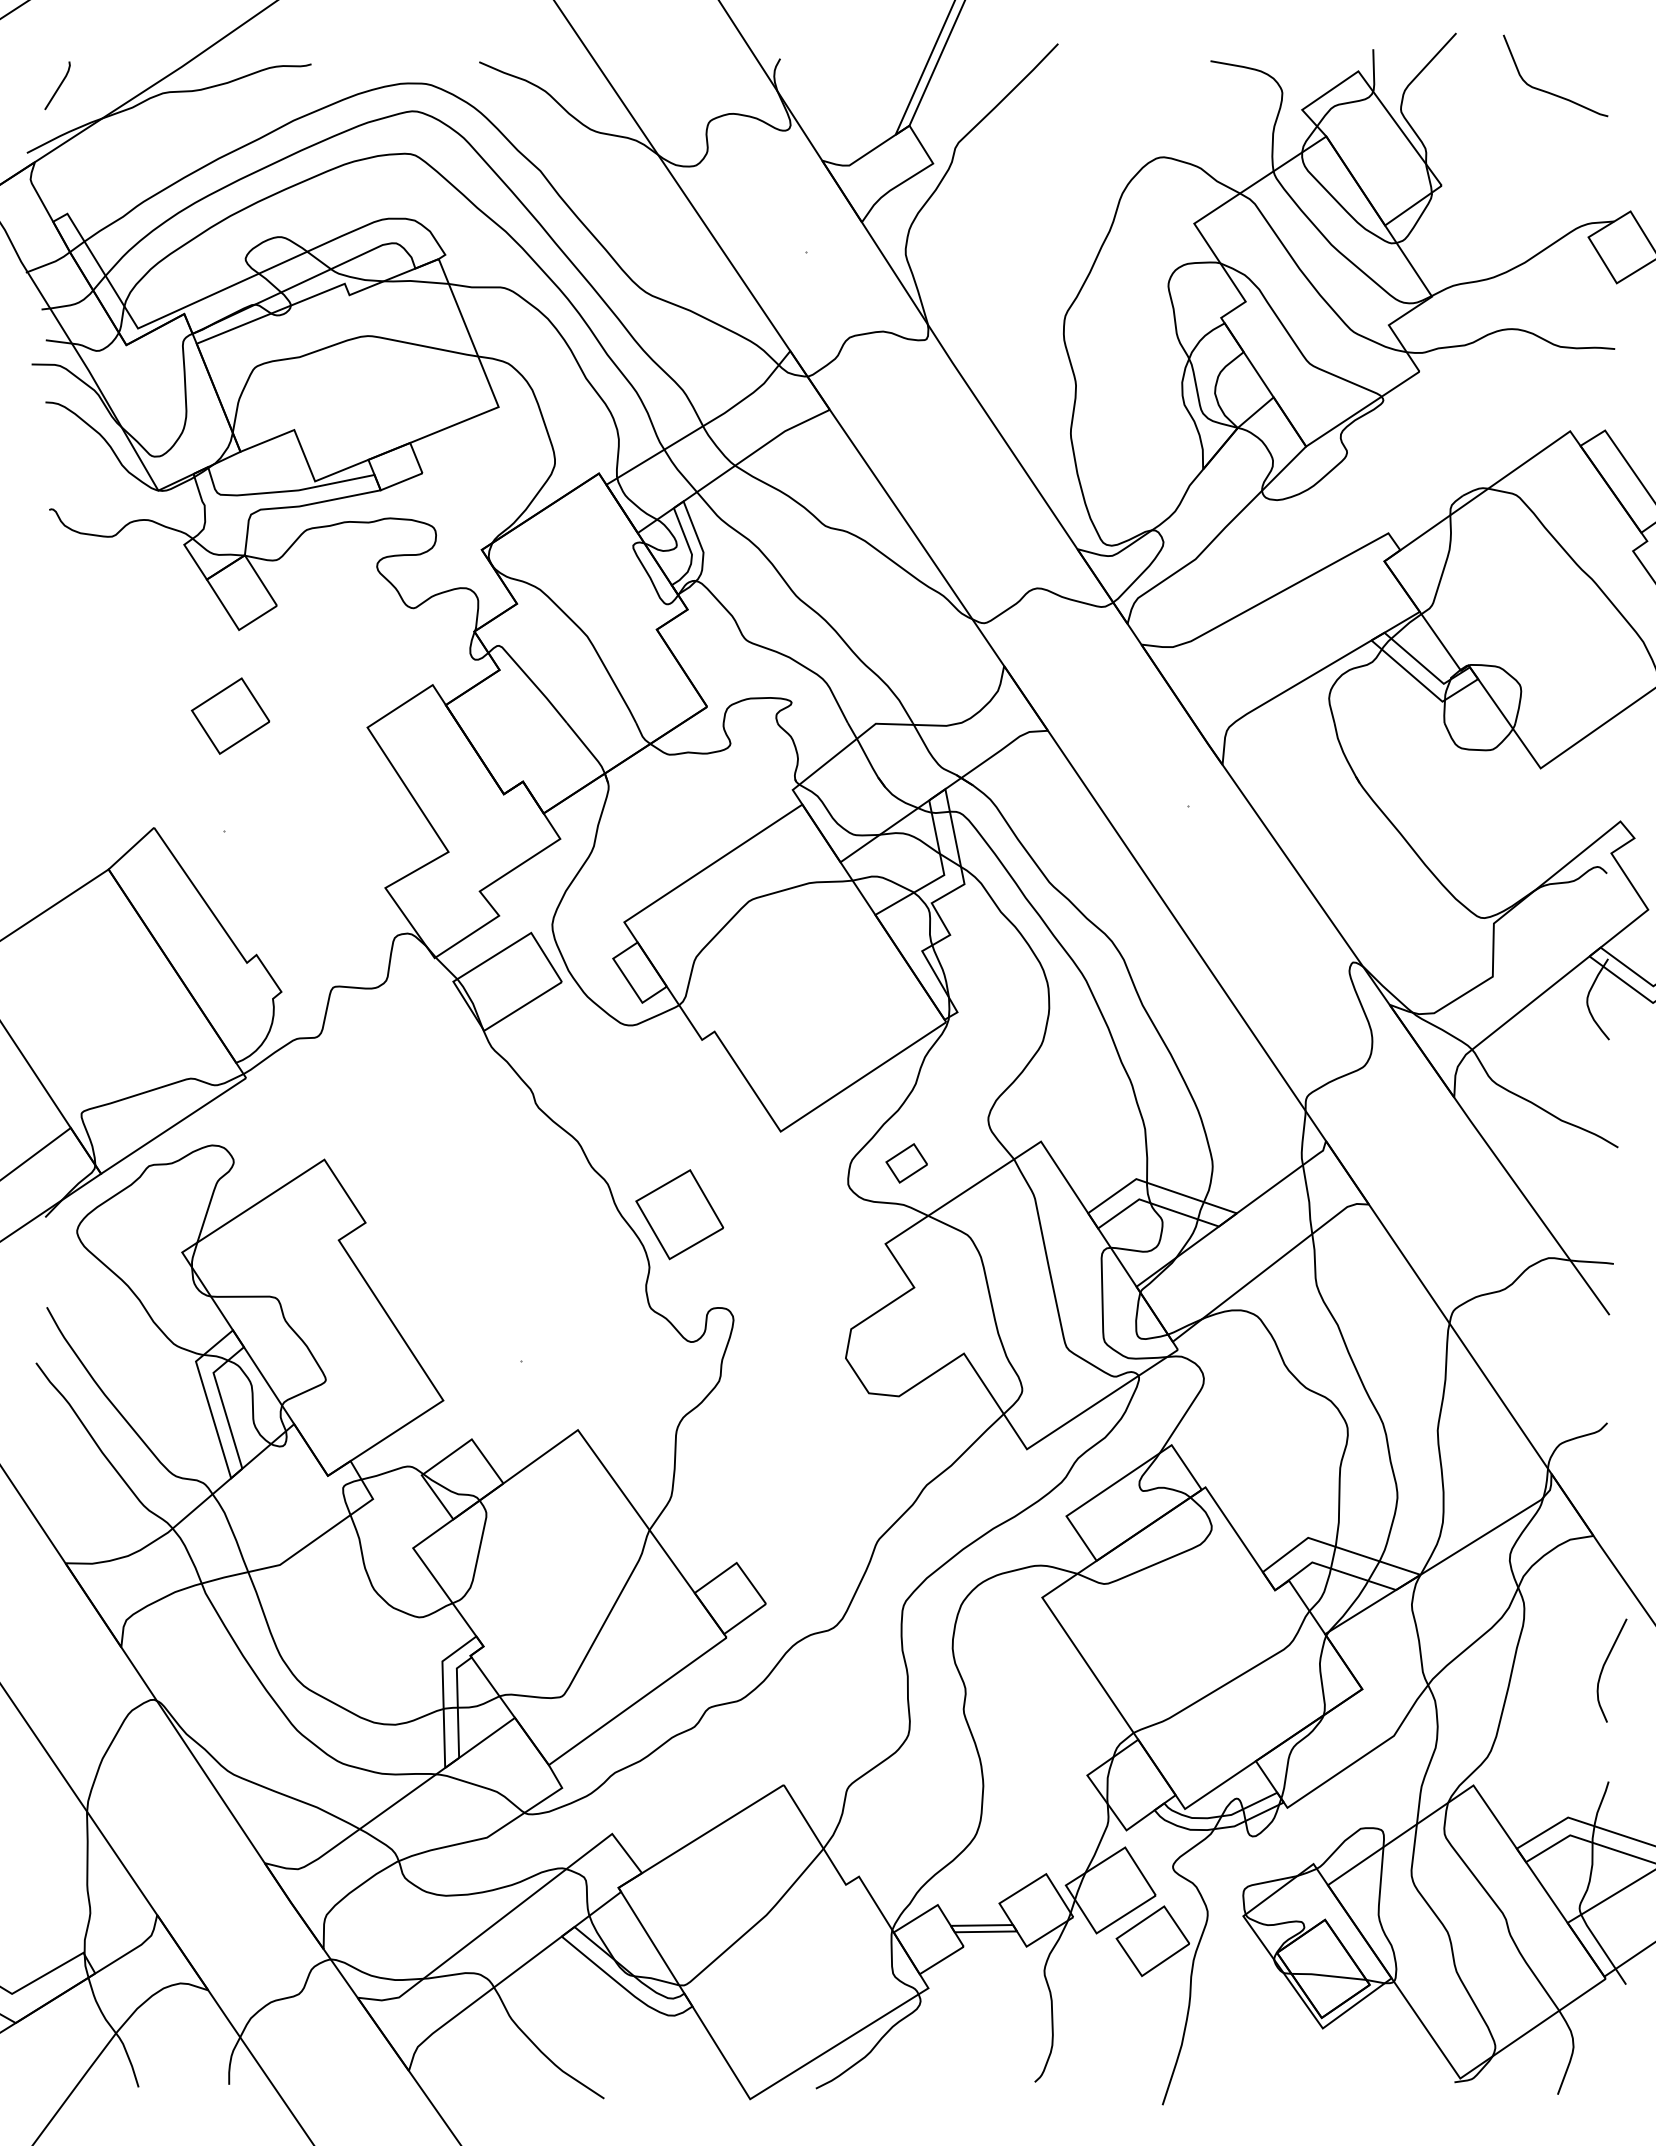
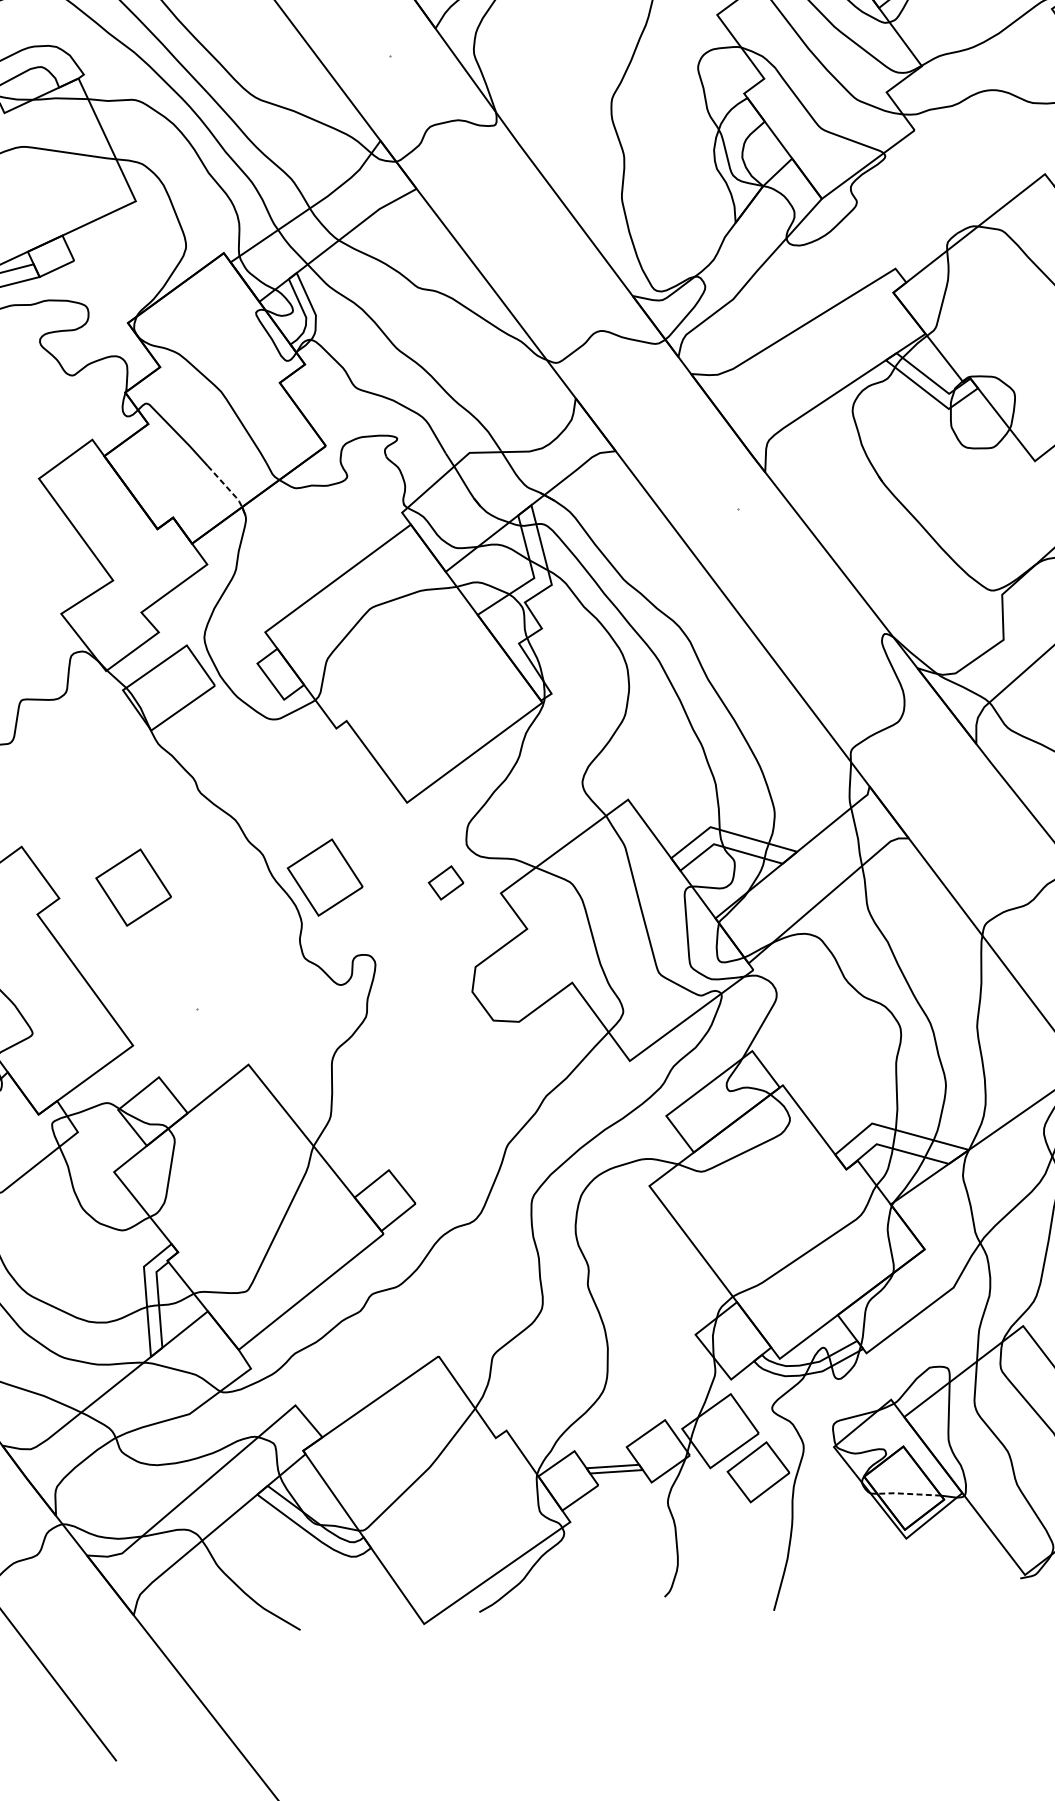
line: (588, 749) -> (227, 487), solid -> dashed
part: (906, 1163) -> (445, 883), moved
part: (453, 1214) -> (133, 887), added
line: (1328, 1975) -> (908, 1493), solid -> dashed

